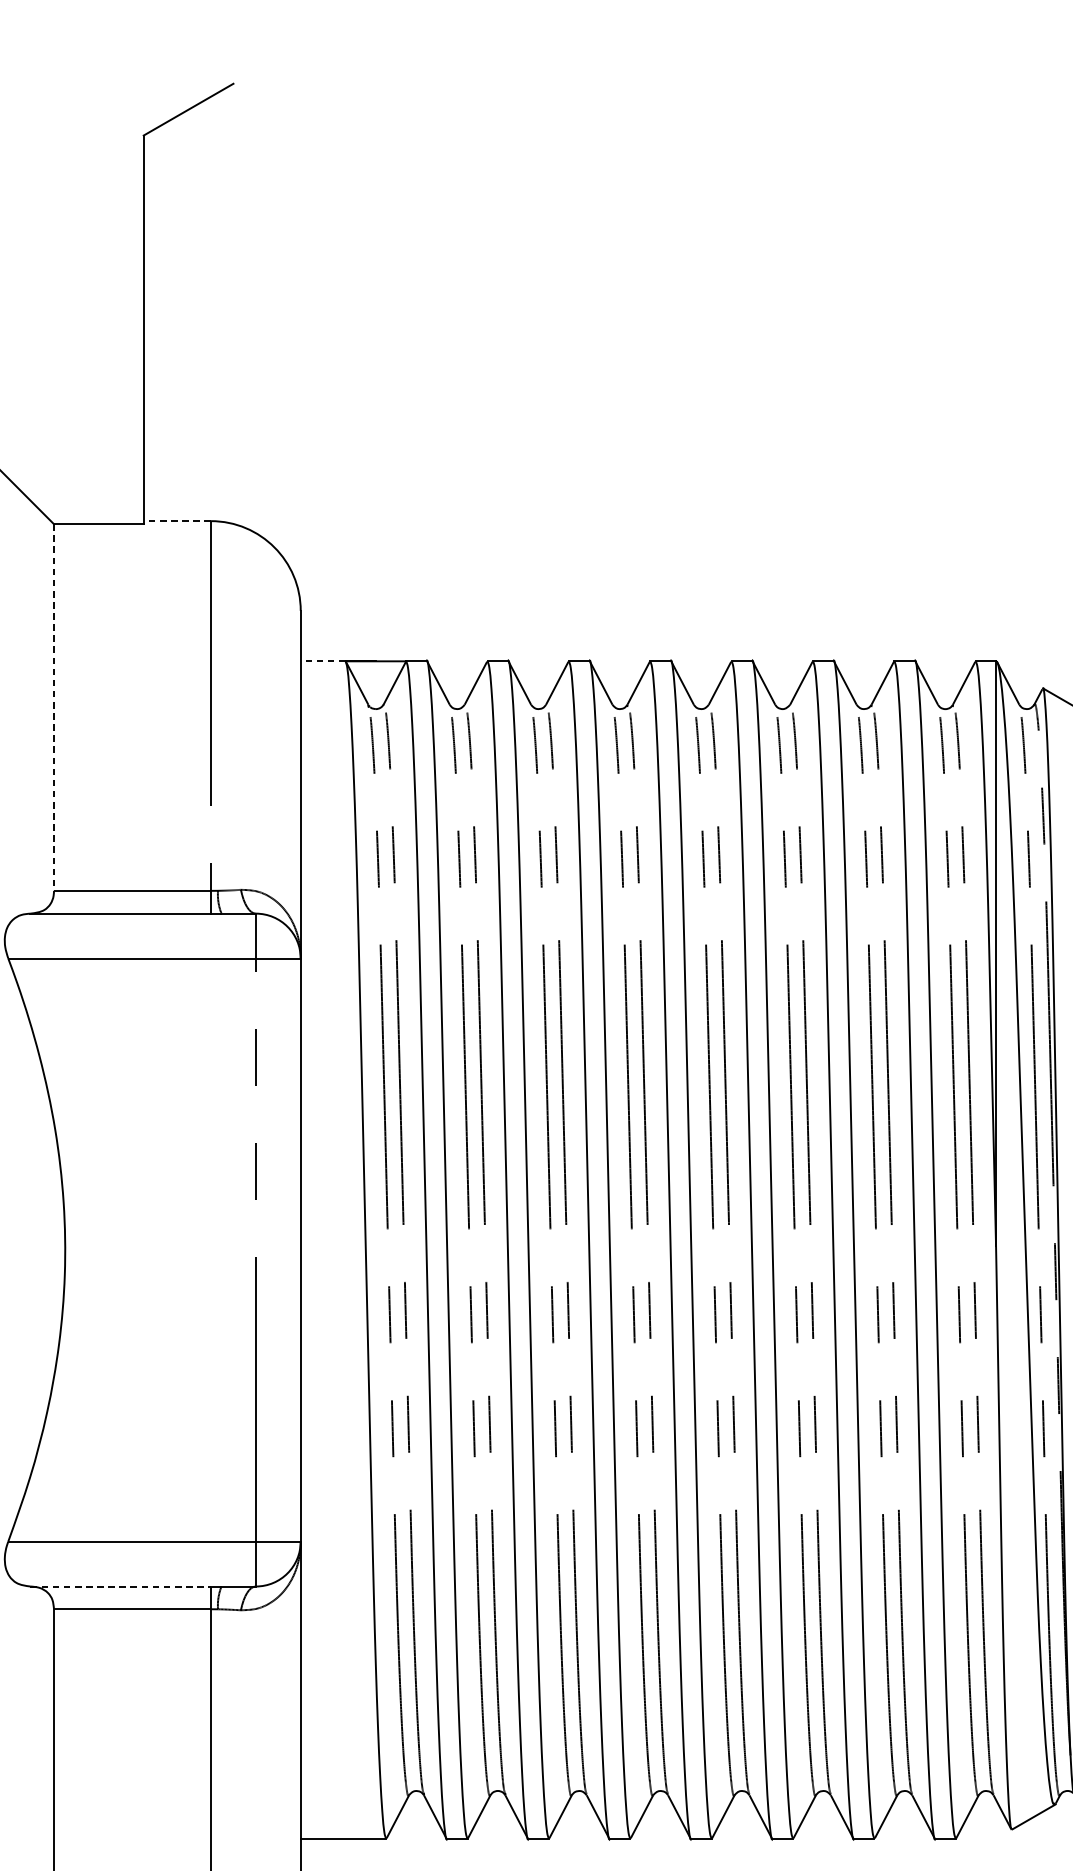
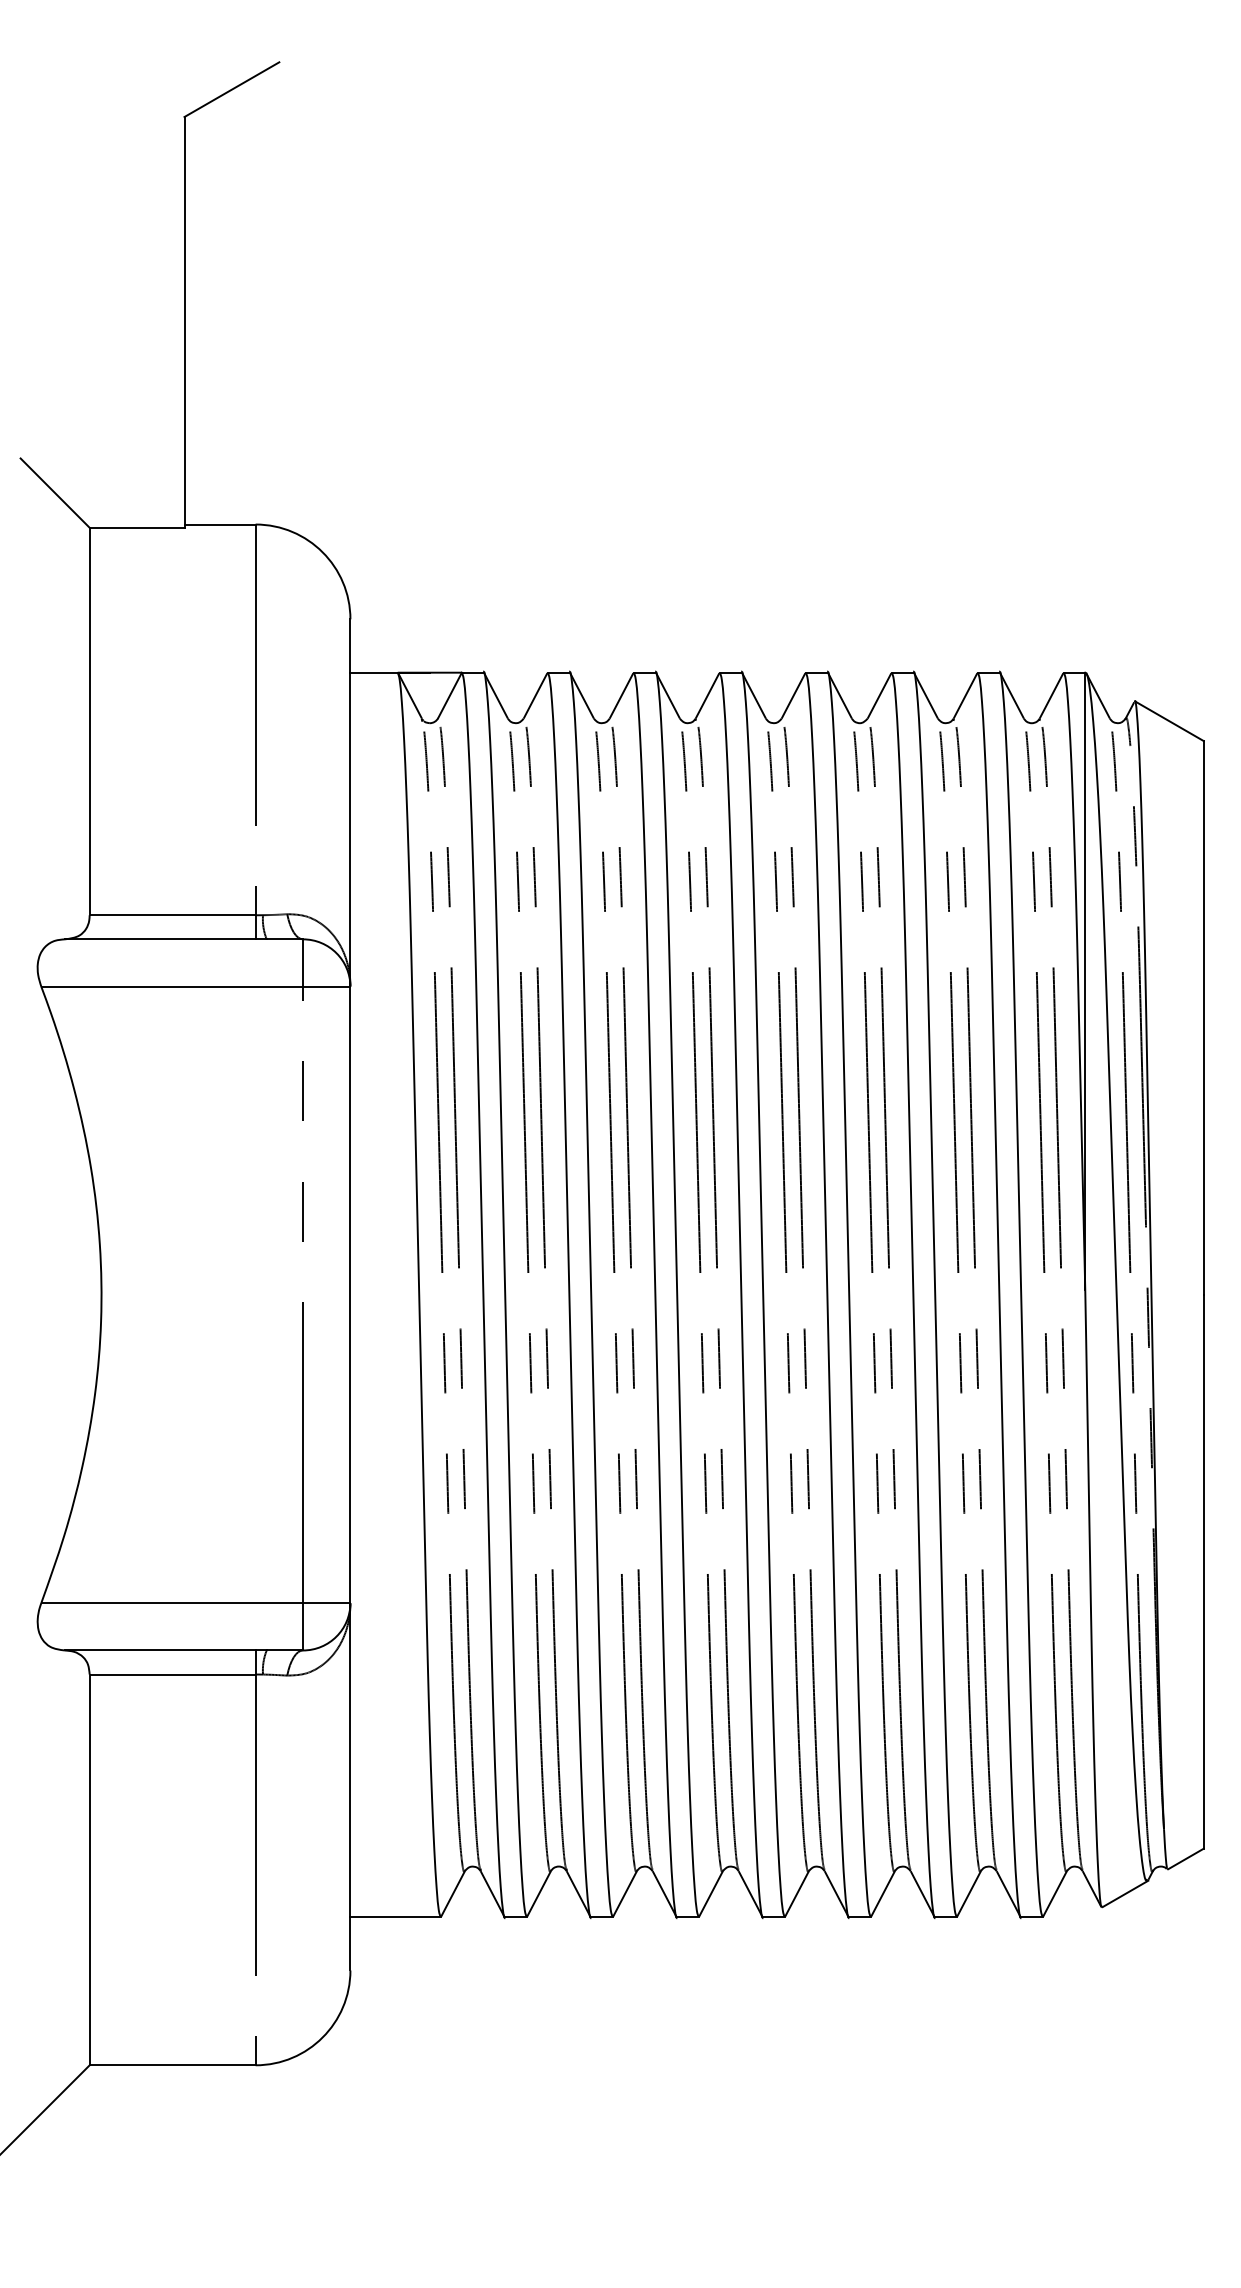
line: (177, 521) -> (220, 524), dashed -> solid
line: (323, 661) -> (374, 672), dashed -> solid
line: (53, 707) -> (89, 721), dashed -> solid
line: (121, 1586) -> (160, 1650), dashed -> solid

